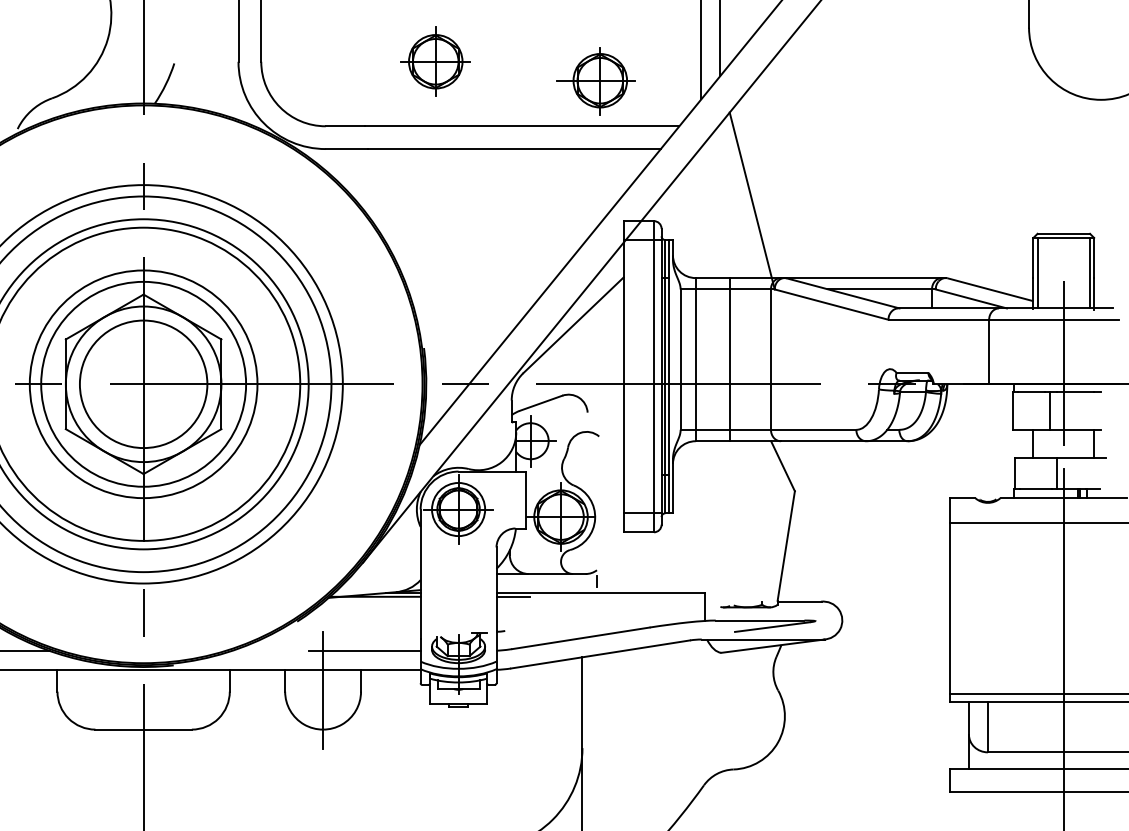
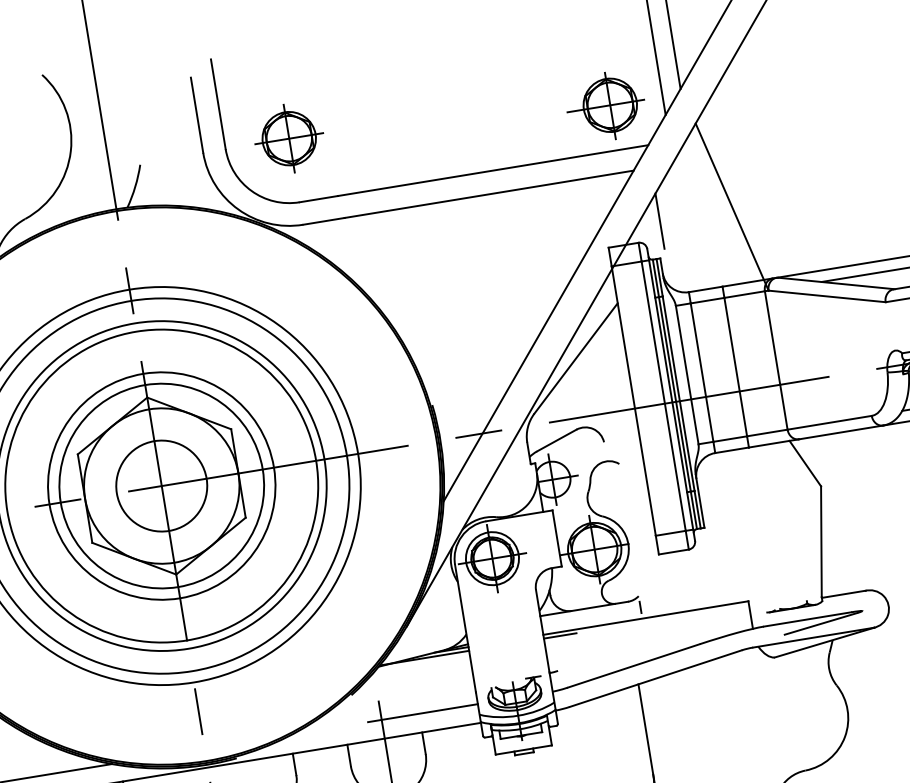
part: (435, 61) -> (288, 138), moved
part: (595, 81) -> (605, 106), moved
line: (678, 203) -> (659, 221), added
circle: (143, 383) -> (161, 485), size x0.71

